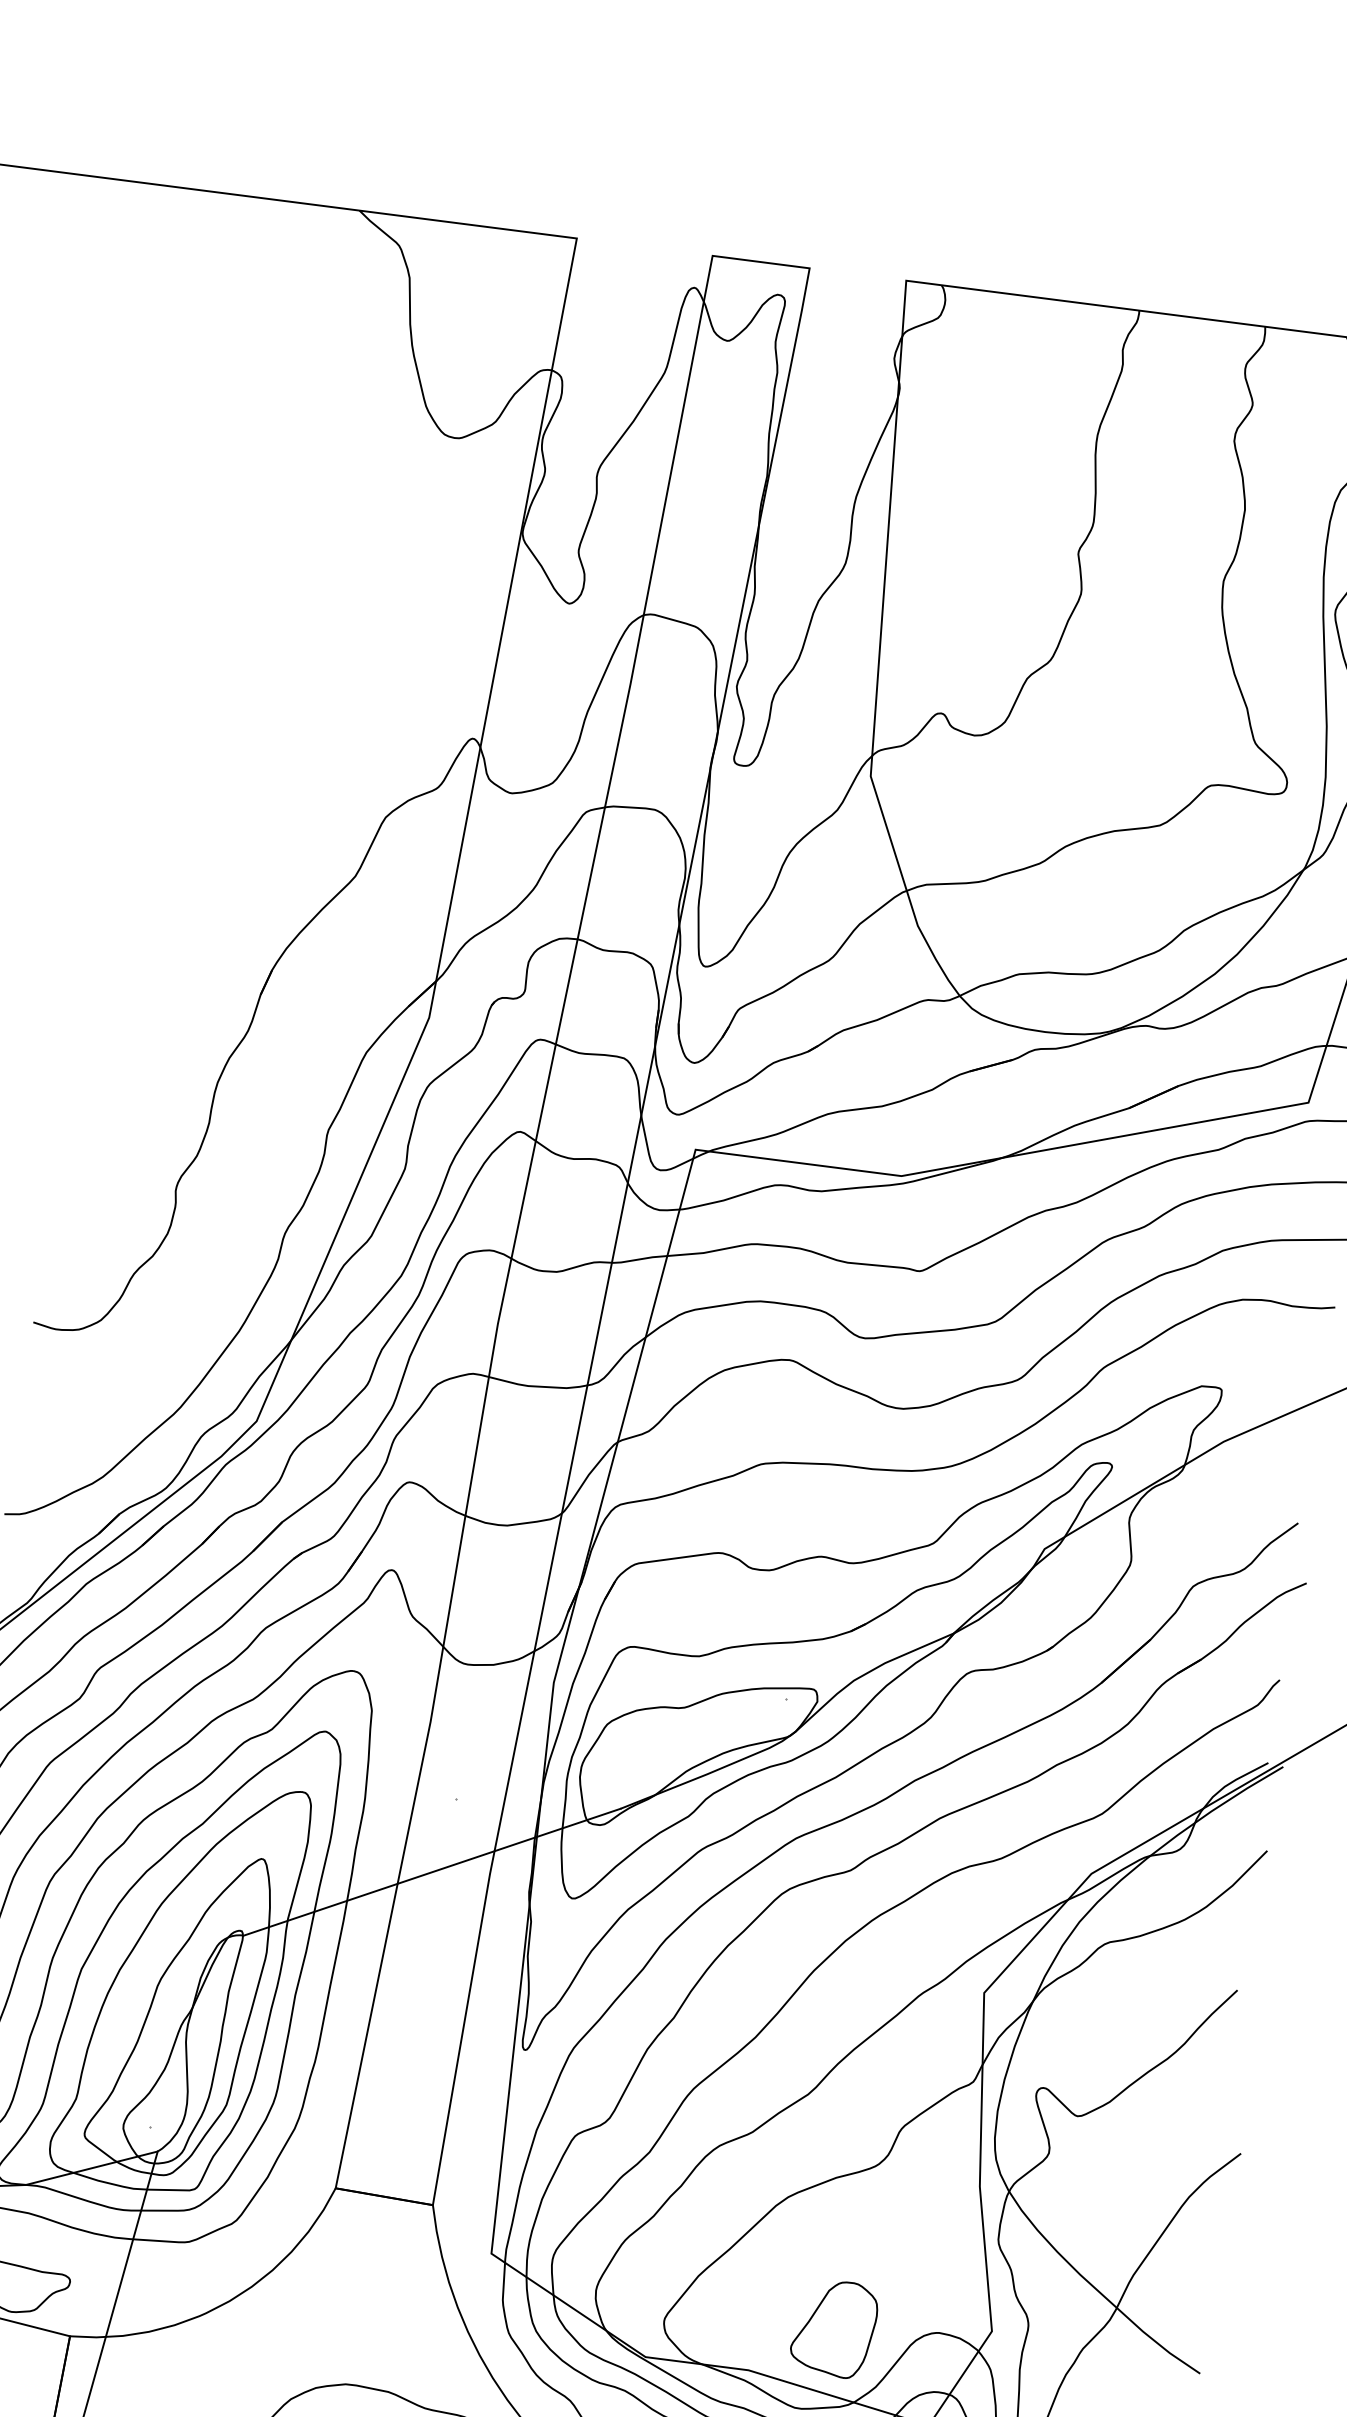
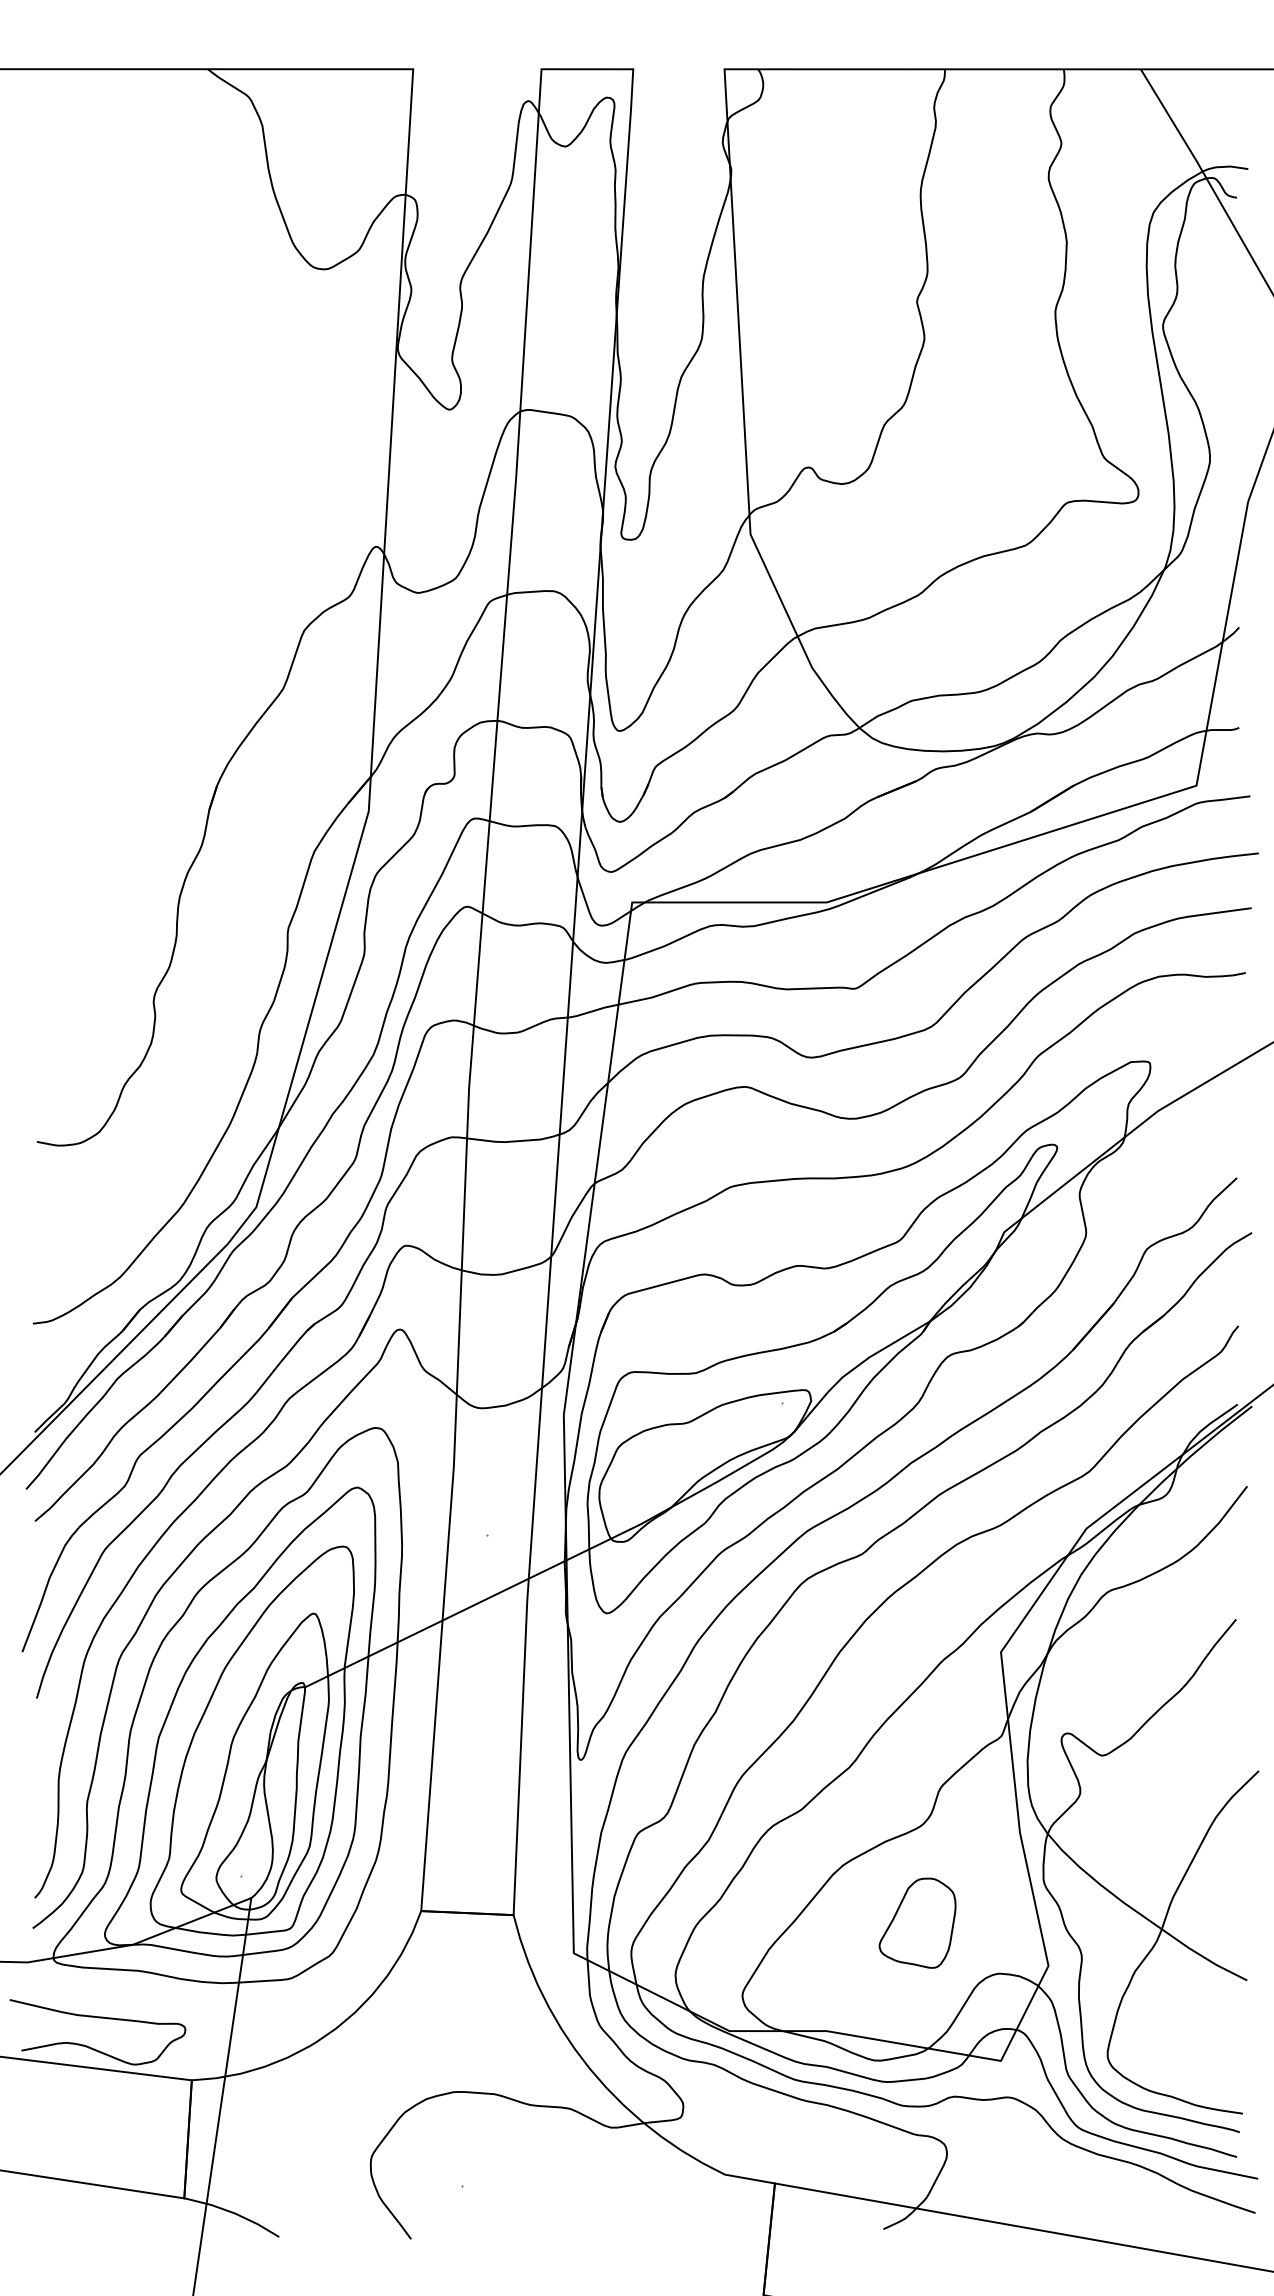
part: (834, 2327) -> (917, 1922), moved

